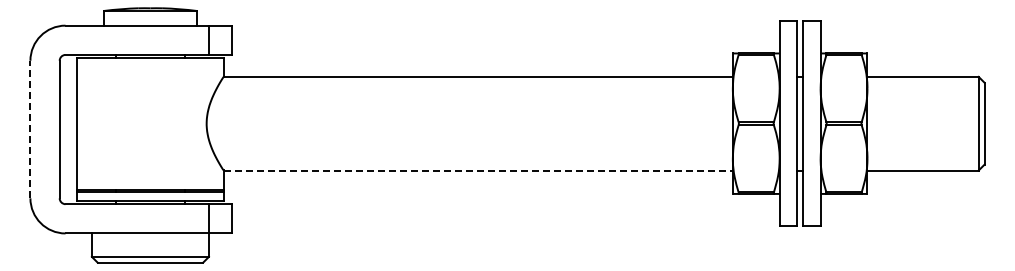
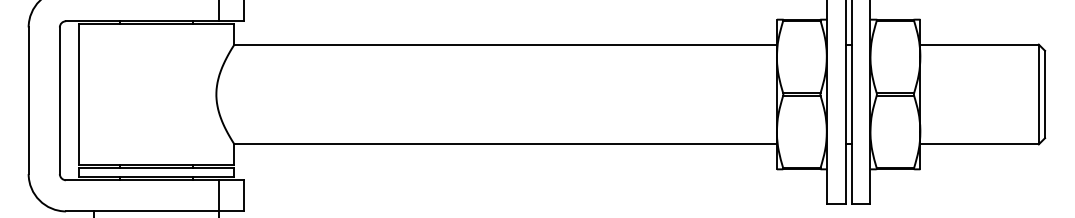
line: (30, 129) -> (28, 100), dashed -> solid
line: (478, 170) -> (505, 144), dashed -> solid

